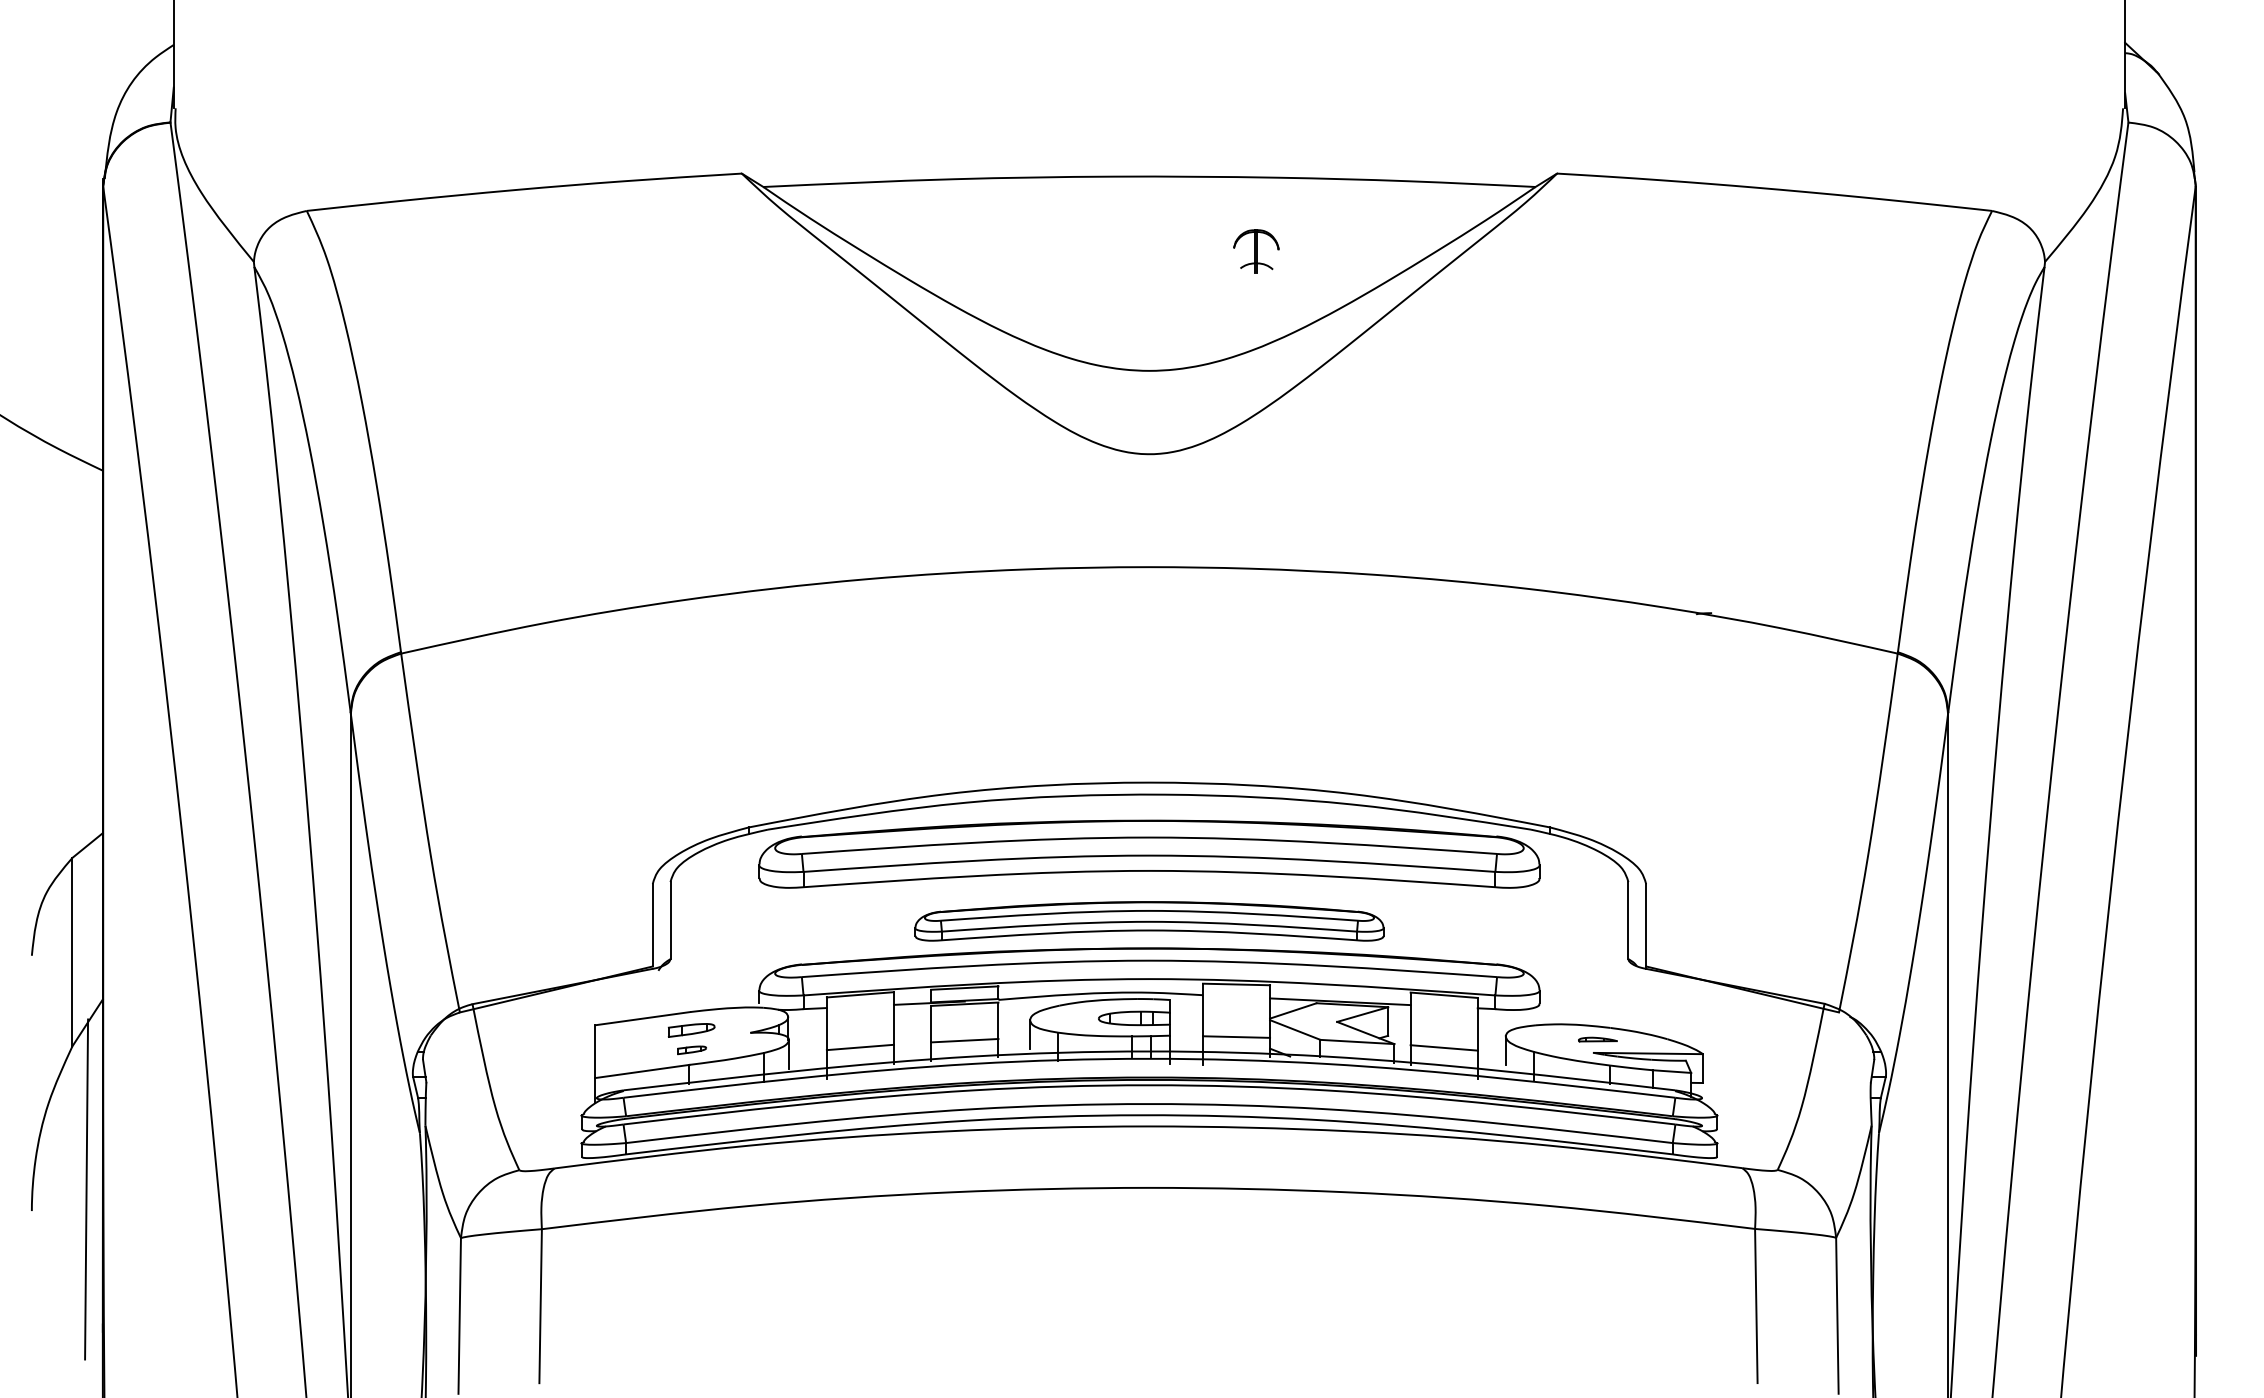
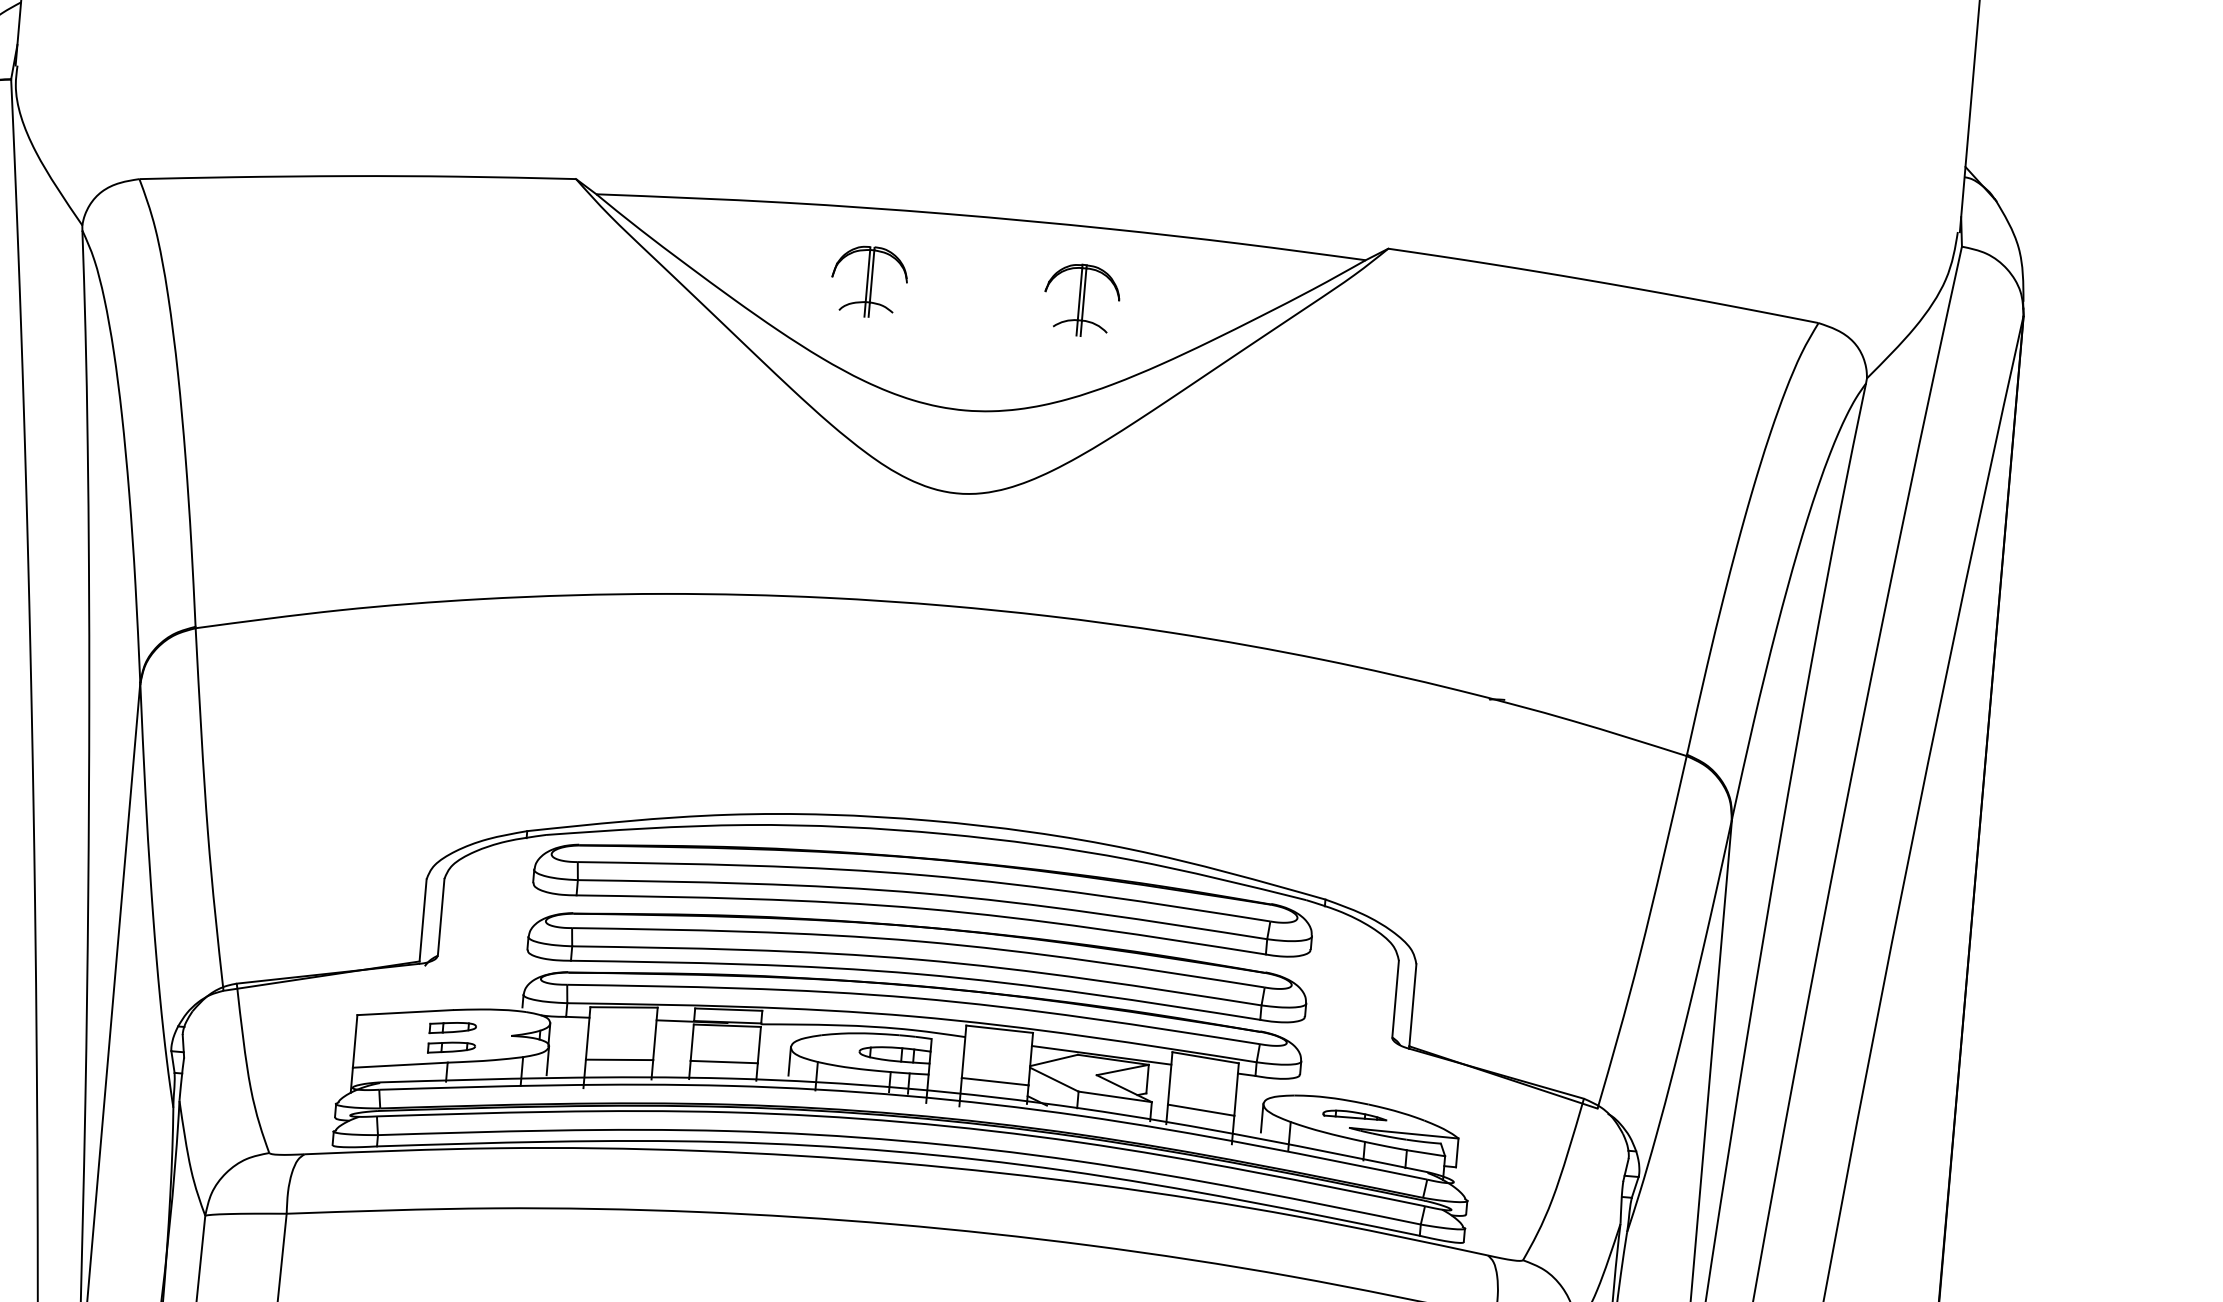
part: (1042, 250) -> (869, 281), added
part: (1256, 251) -> (1082, 300), size x1.67
part: (1149, 921) -> (918, 959), size x1.67
part: (1597, 1039) -> (1354, 1114), size x1.67
part: (692, 1050) -> (452, 1048), size x1.67

